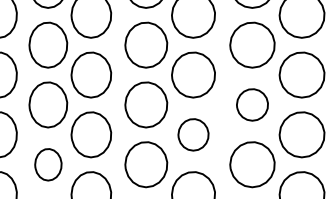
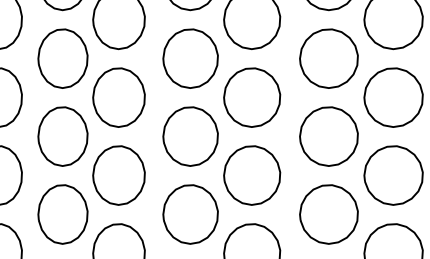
part: (252, 104) -> (329, 136), size x1.43
part: (193, 134) -> (252, 175), size x1.43
part: (48, 164) -> (63, 214), size x1.43

